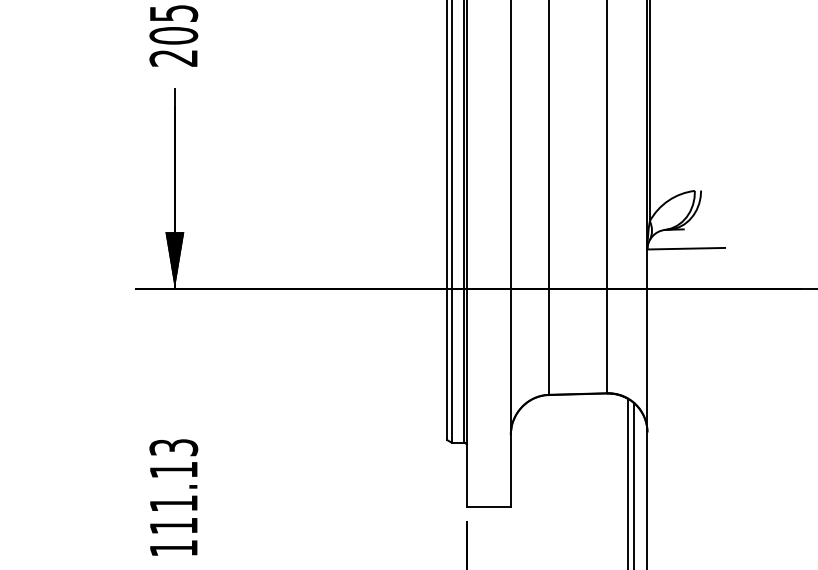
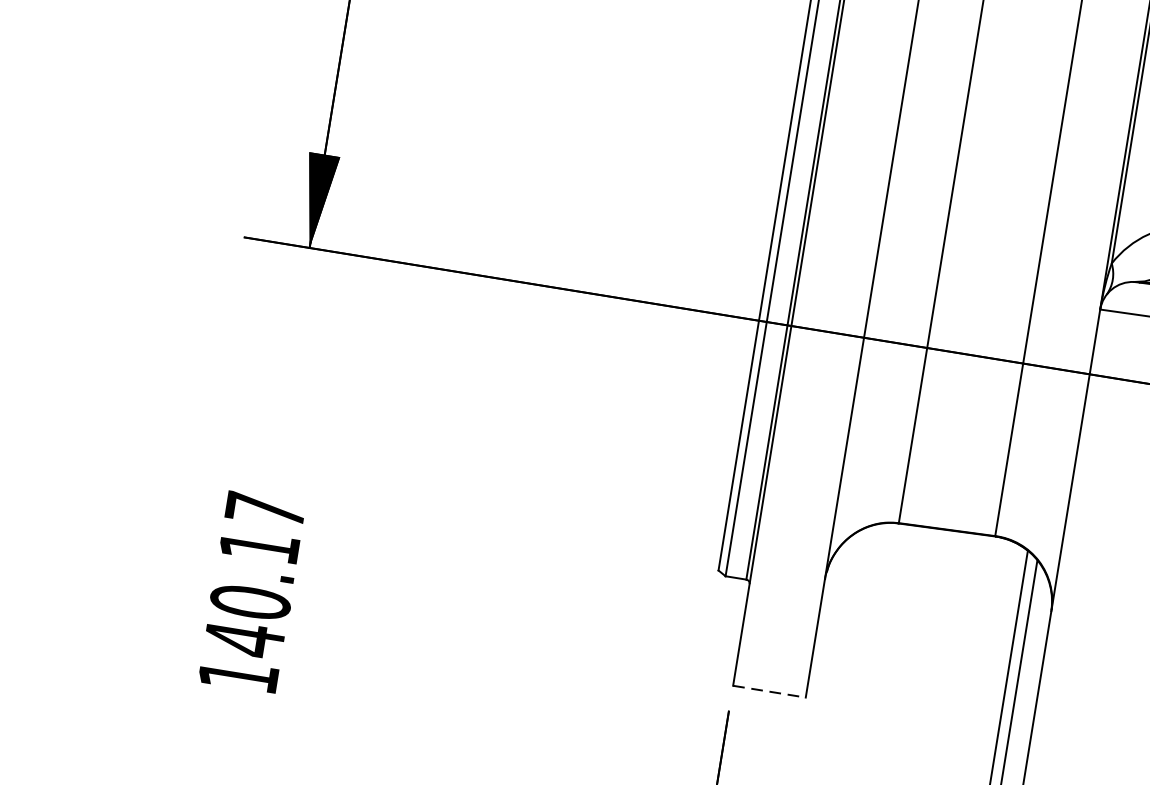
text: (173, 487) -> (254, 575), 111.13 -> 140.17
line: (489, 506) -> (770, 691), solid -> dashed

